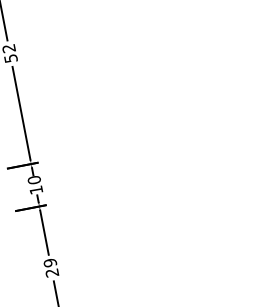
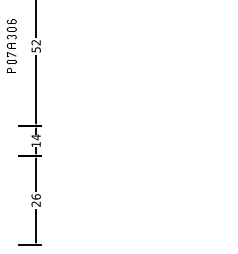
text: (33, 180) -> (35, 137), 10 -> 14
text: (49, 262) -> (35, 196), 29 -> 26

